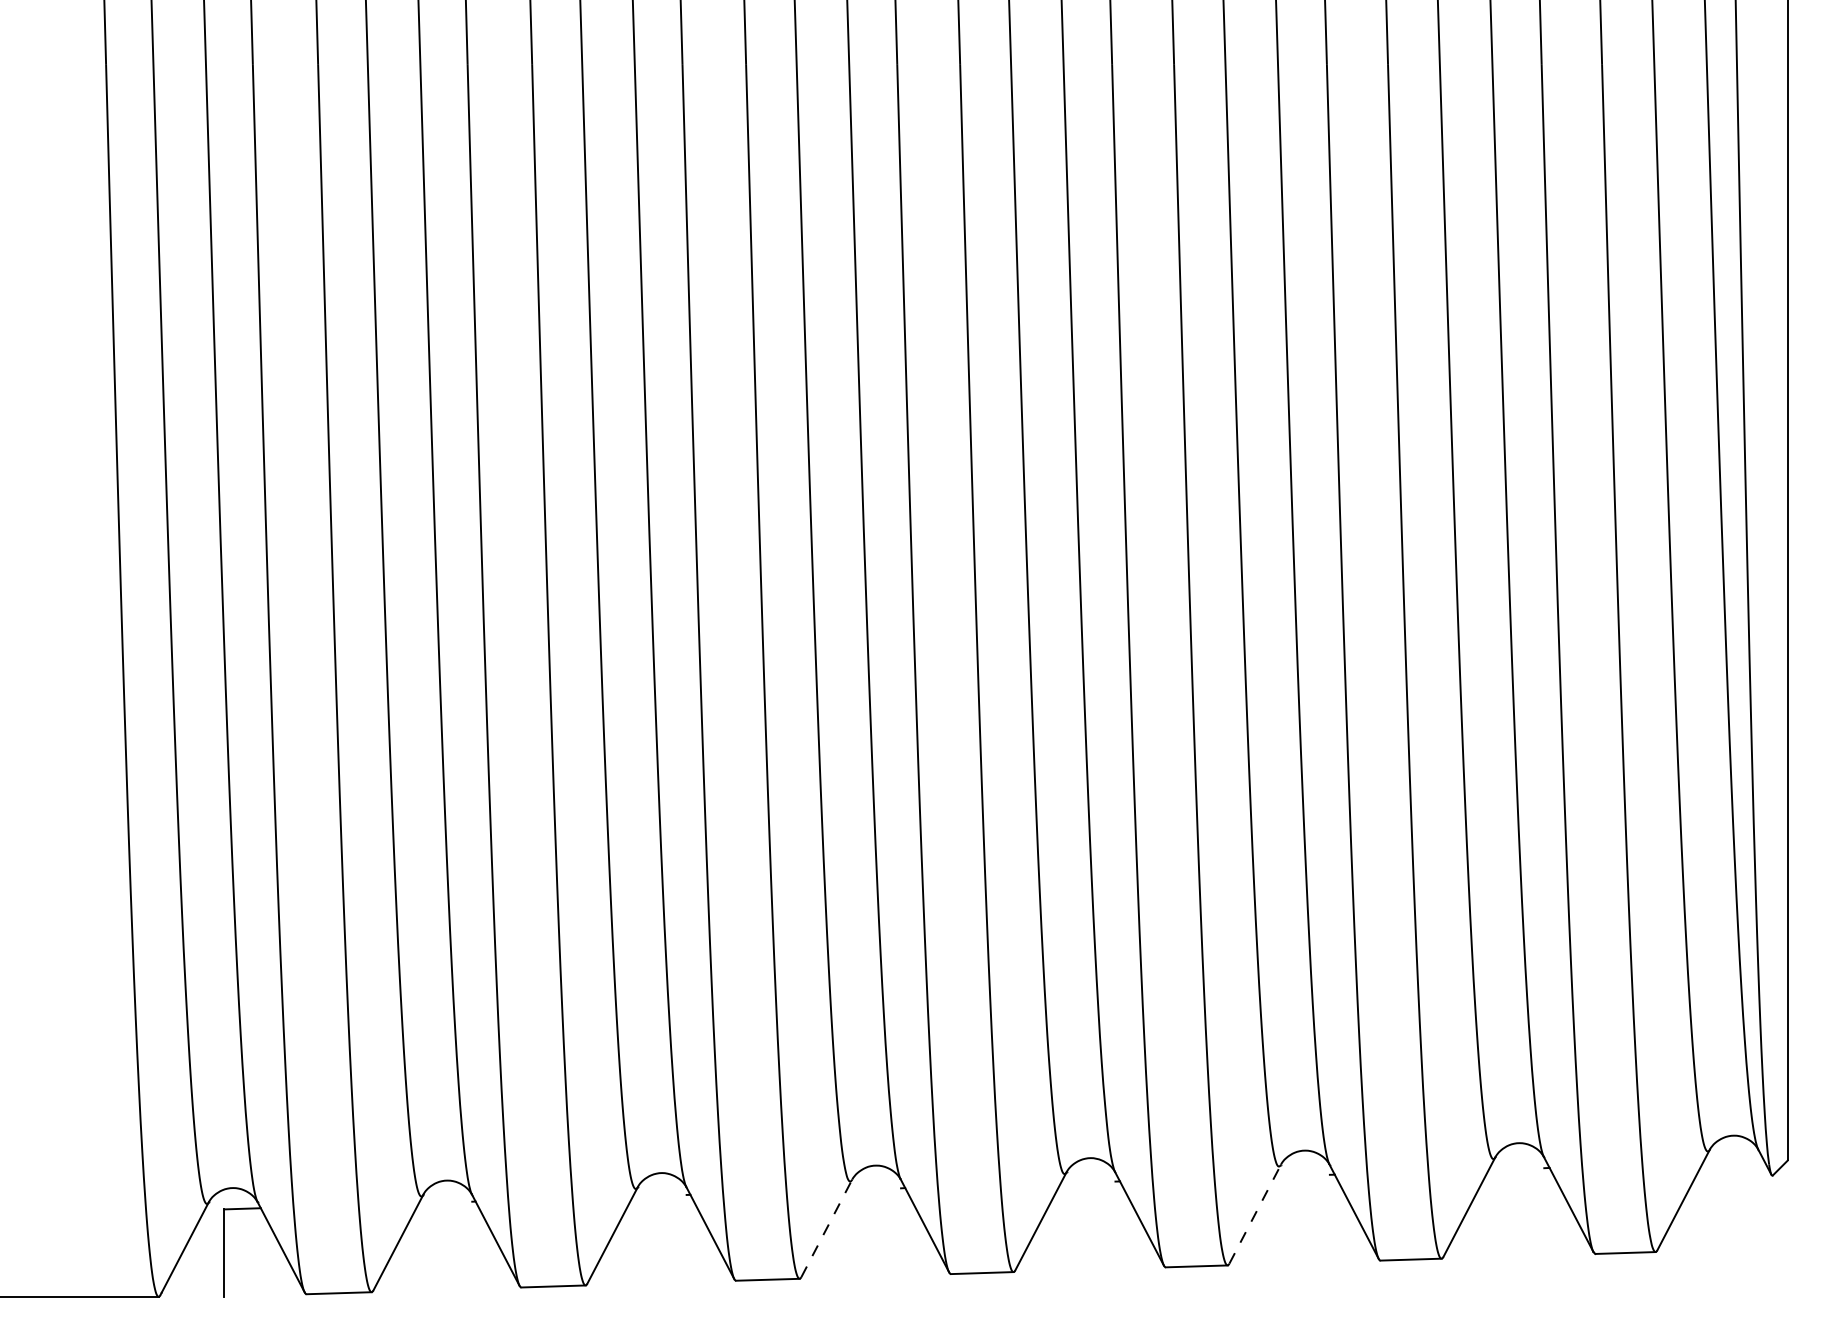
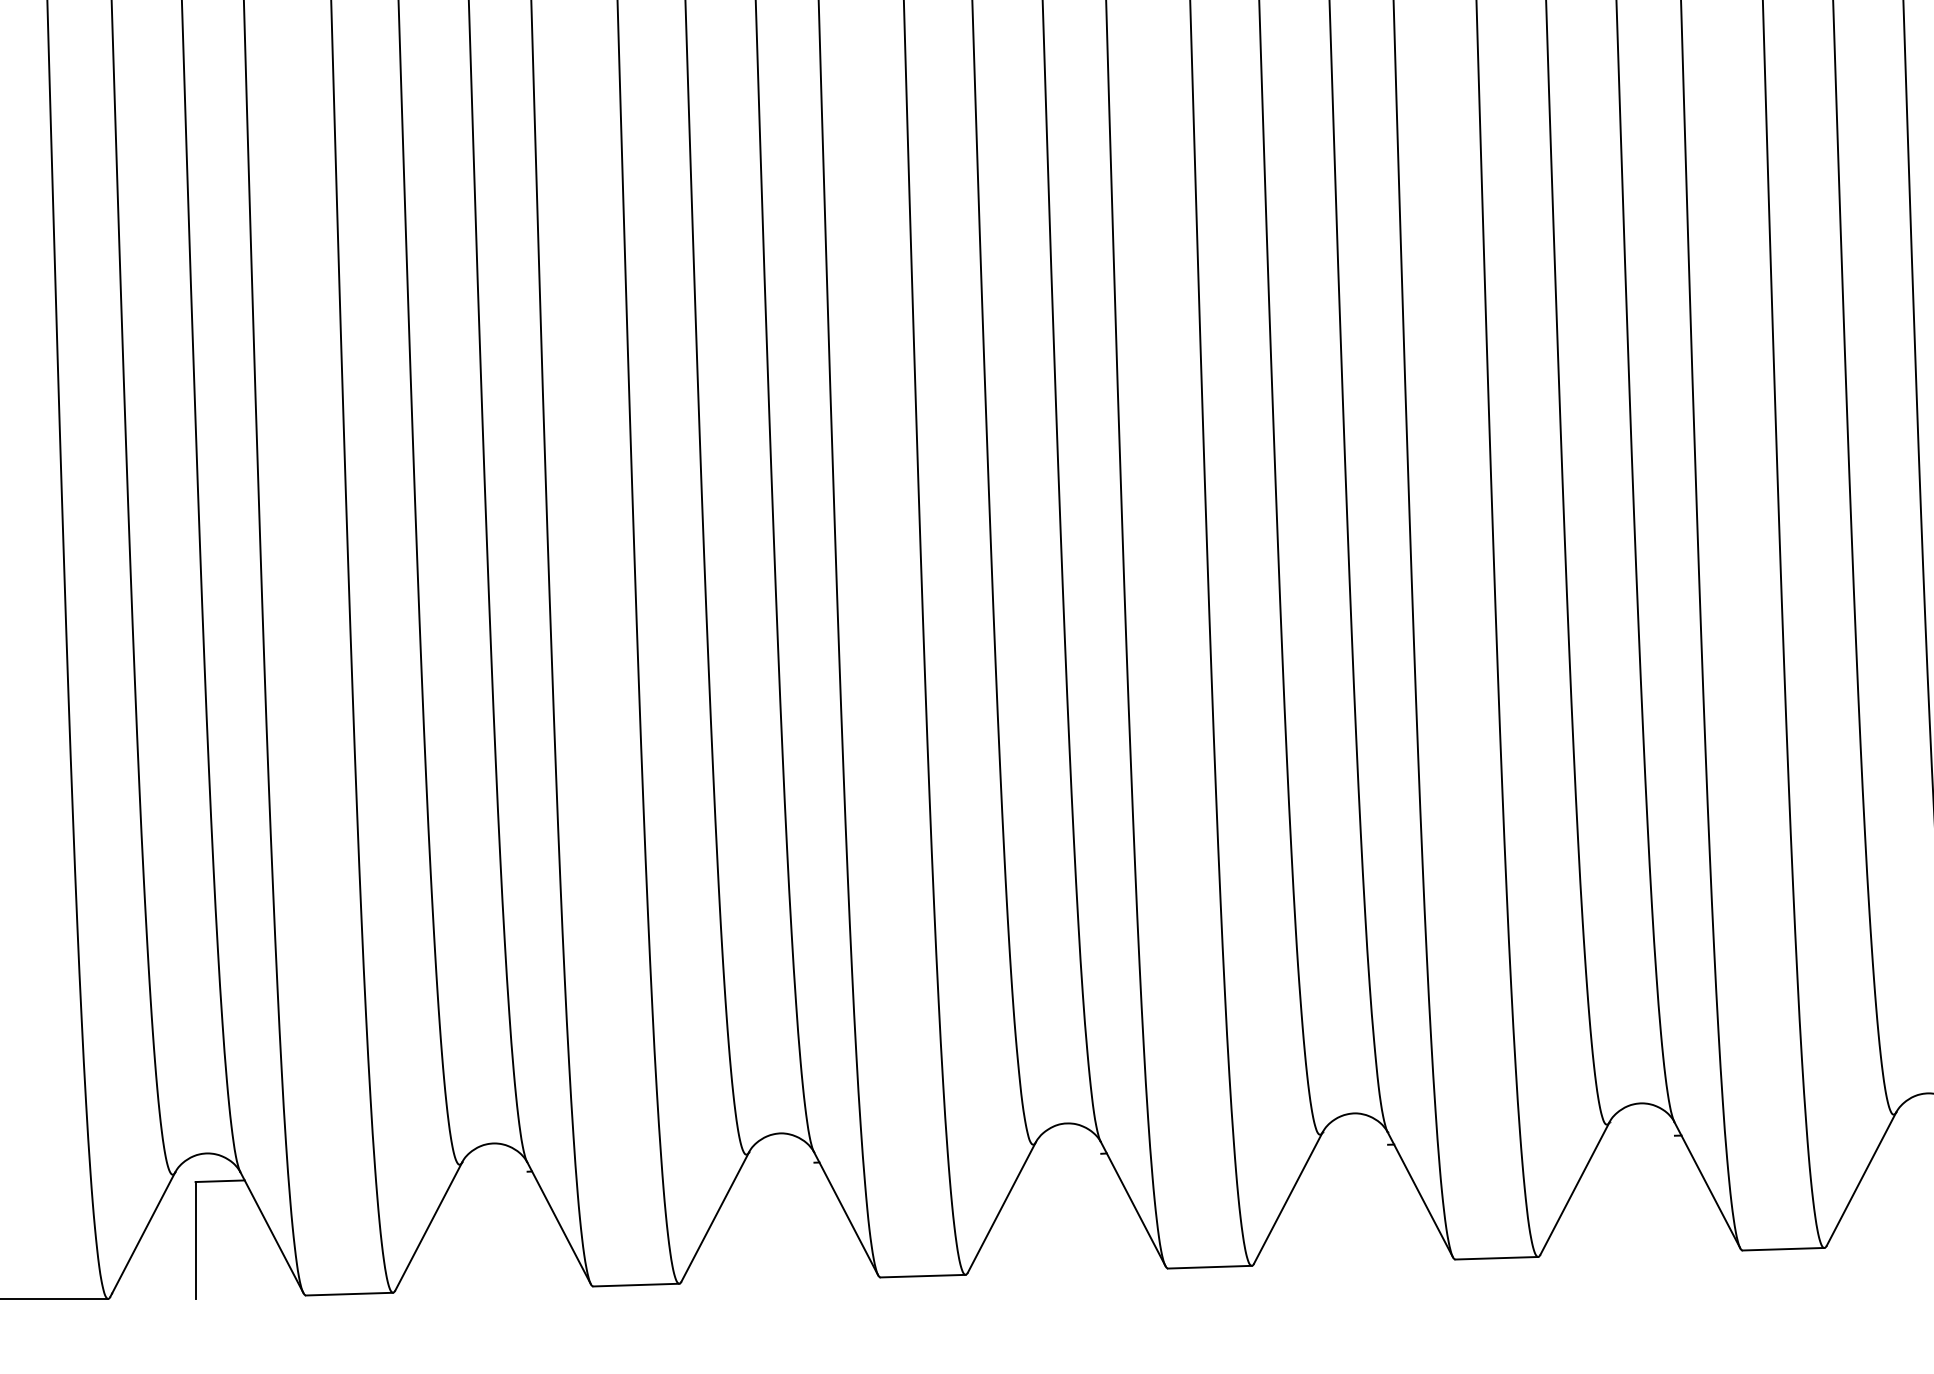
line: (1255, 1214) -> (1575, 1188), dashed -> solid
line: (826, 1228) -> (1001, 1207), dashed -> solid

